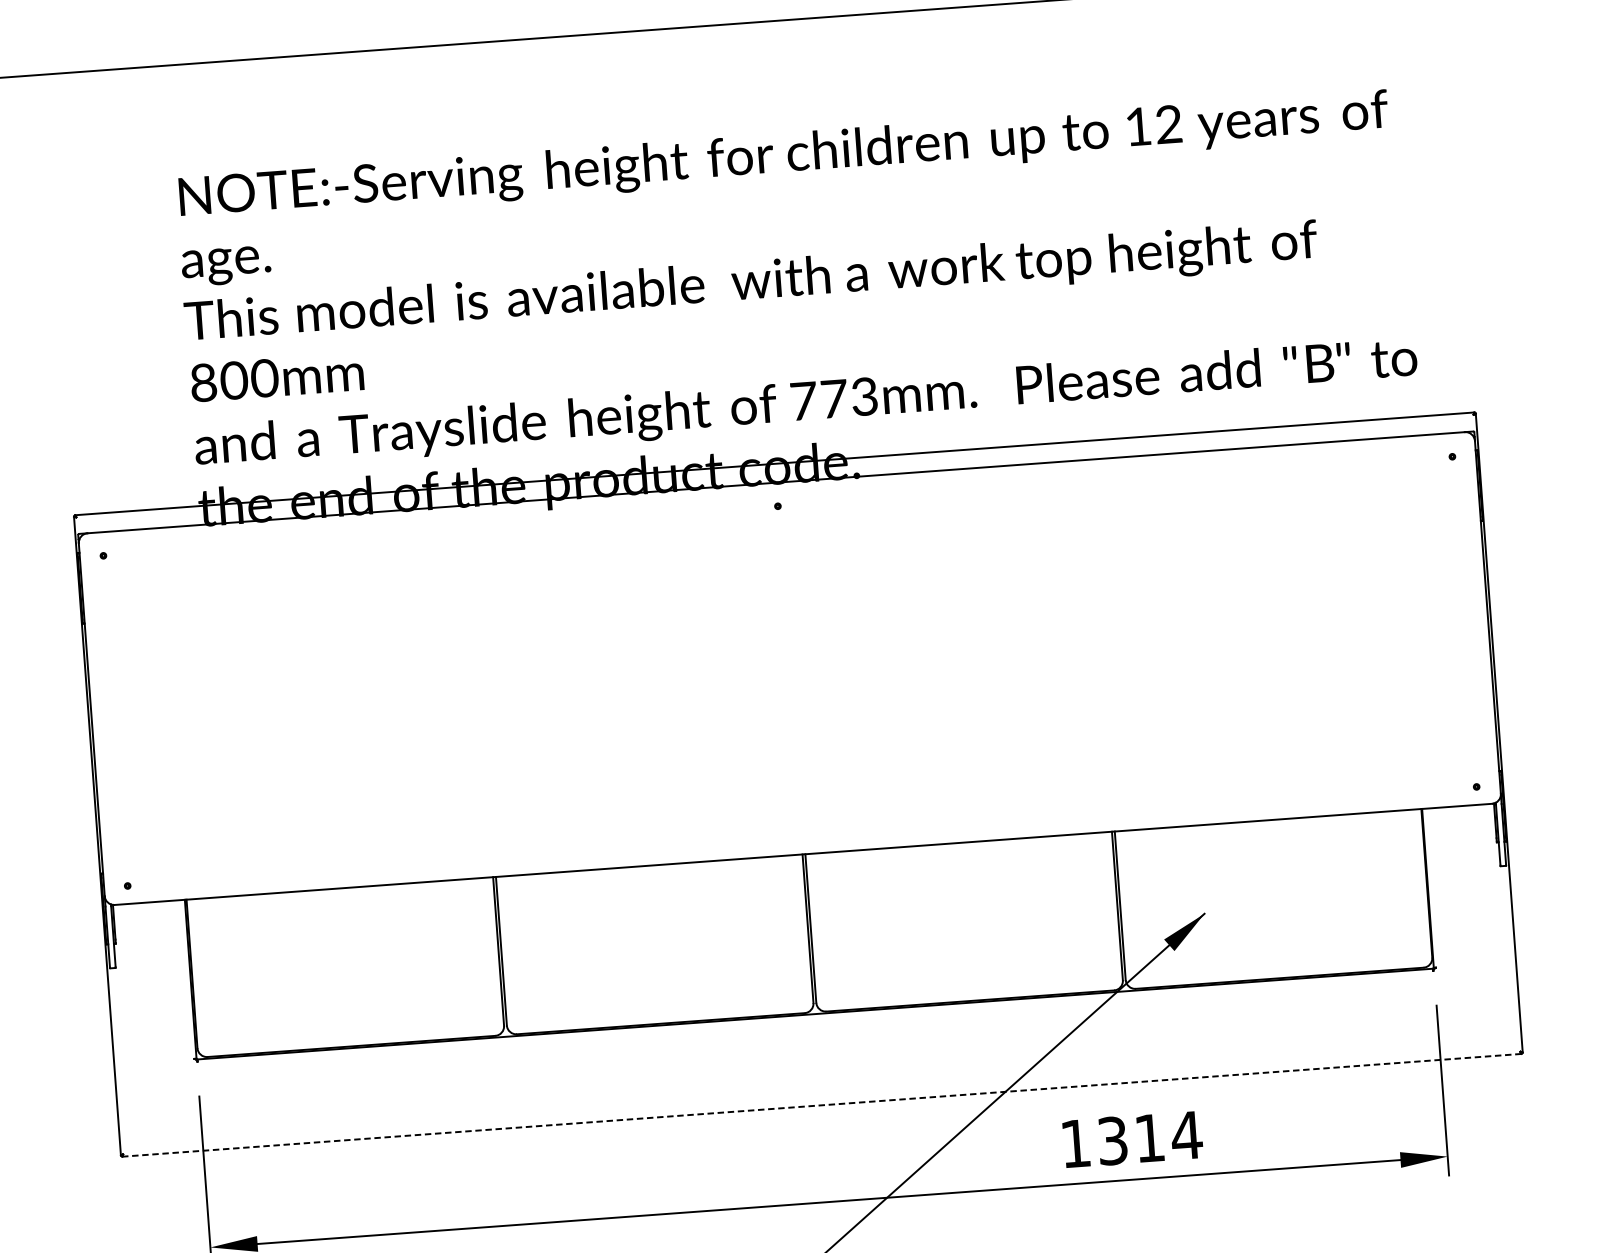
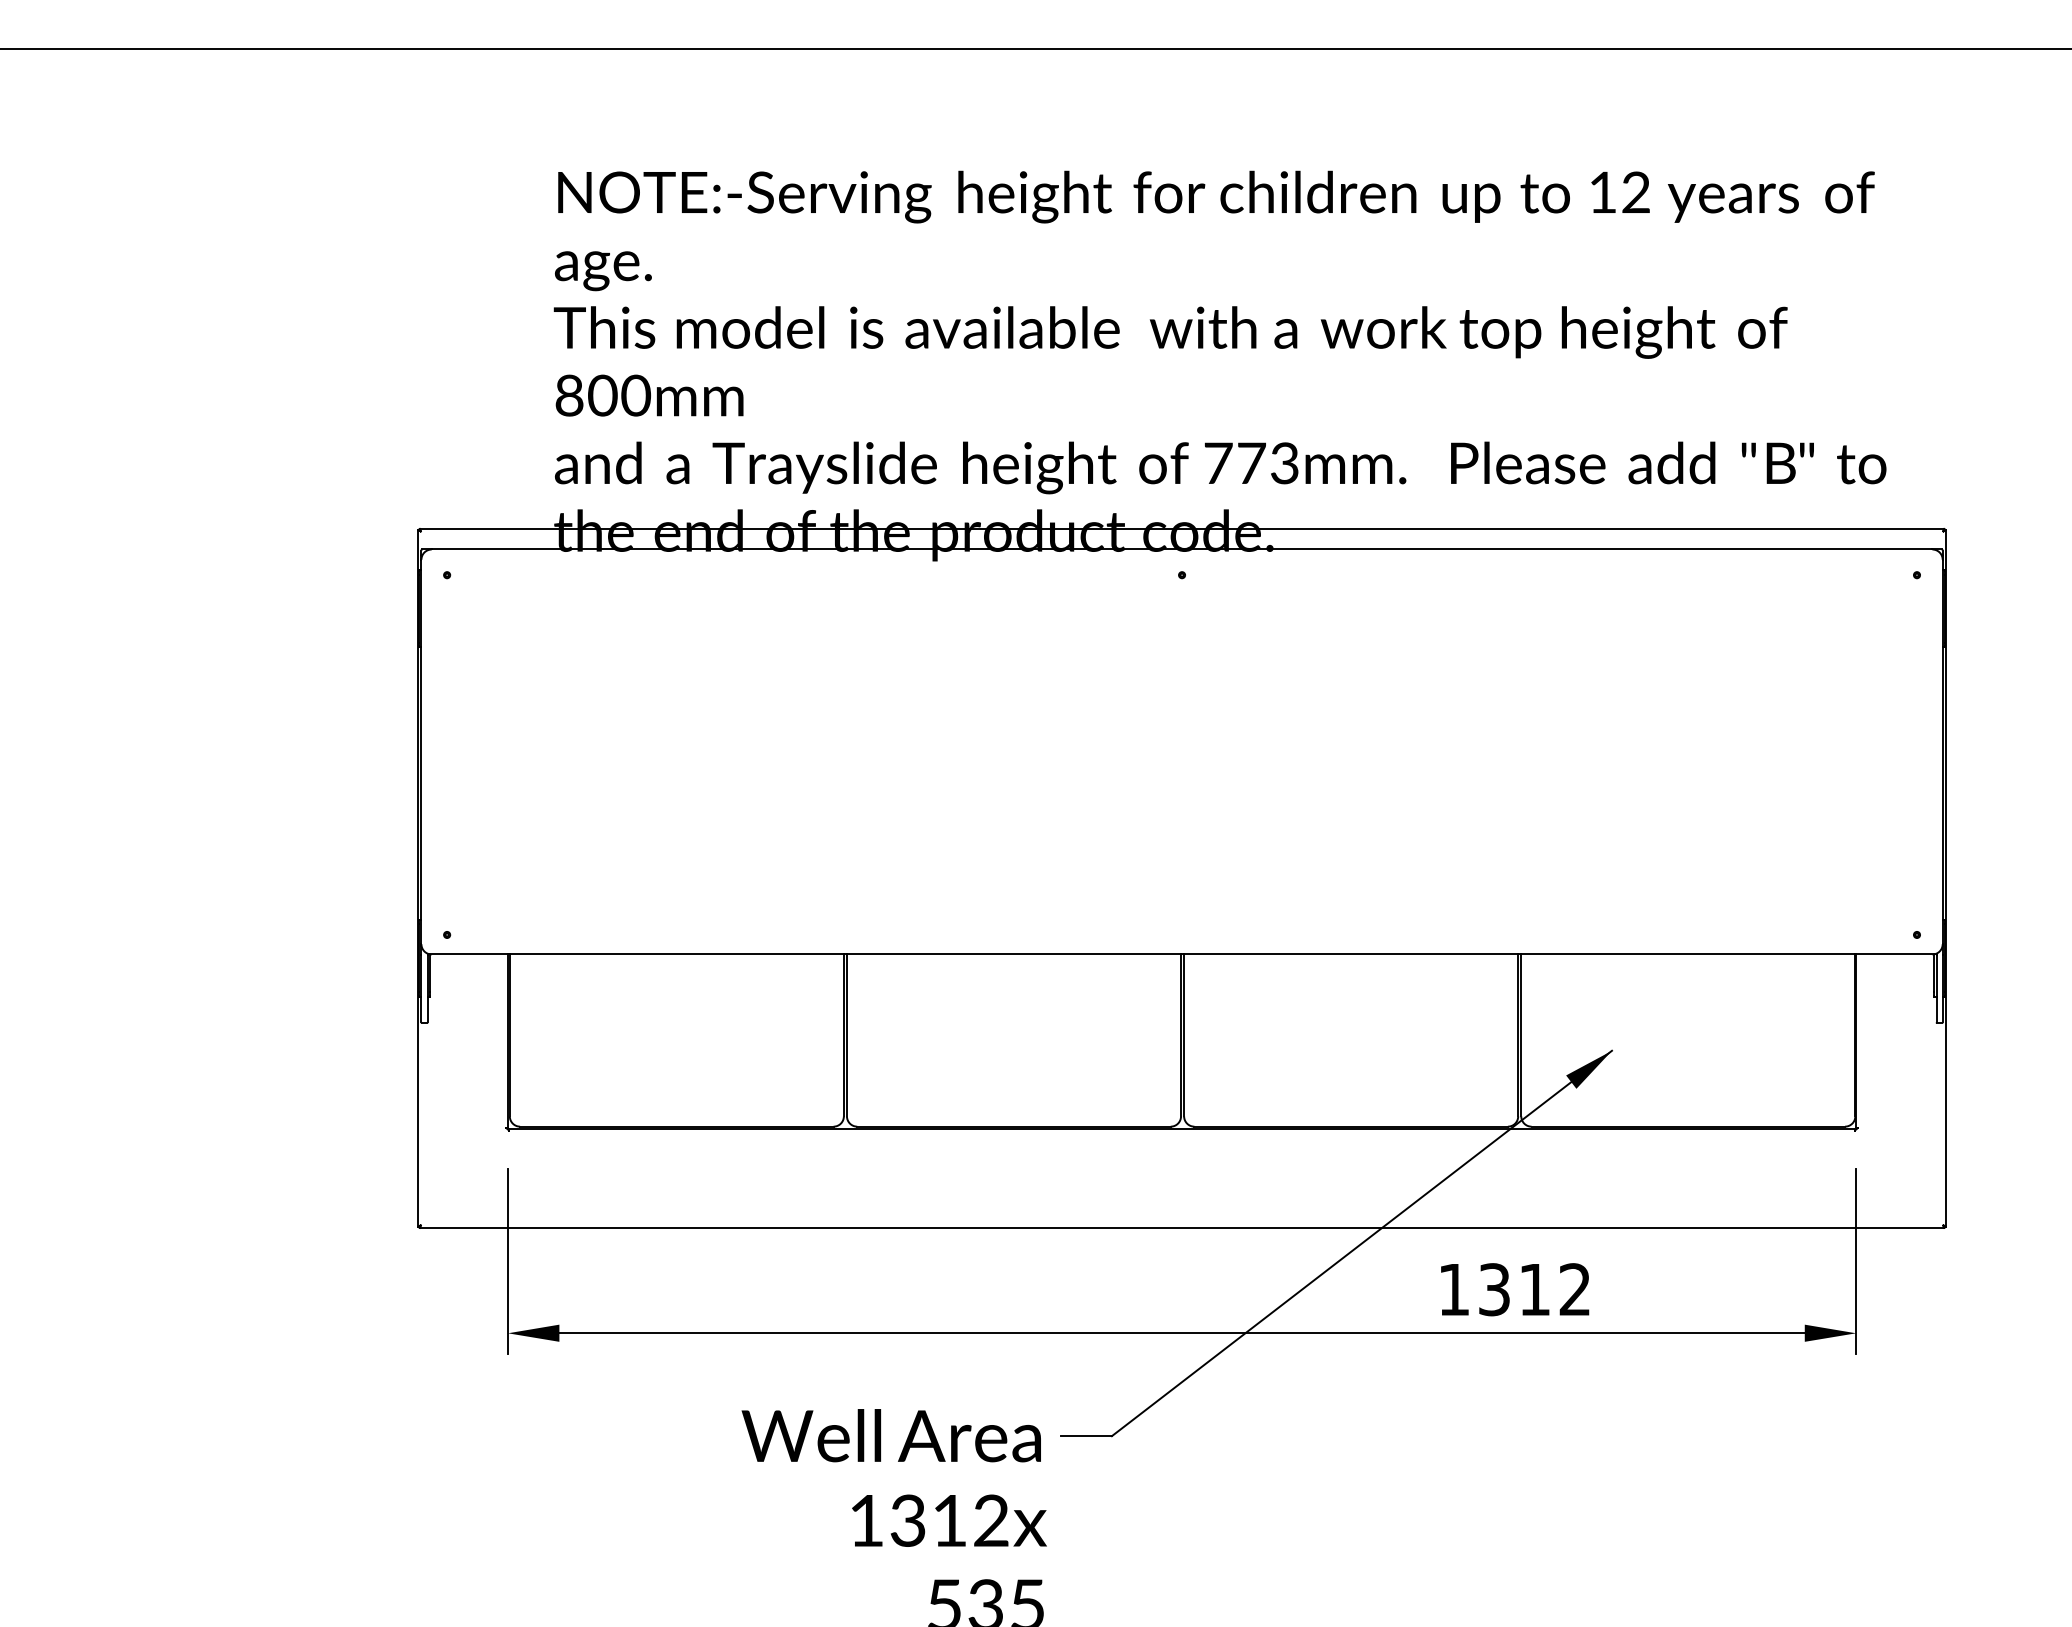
line: (821, 1104) -> (1181, 1227), dashed -> solid
text: (1186, 1135) -> (1574, 1289), 1314 -> 1312

